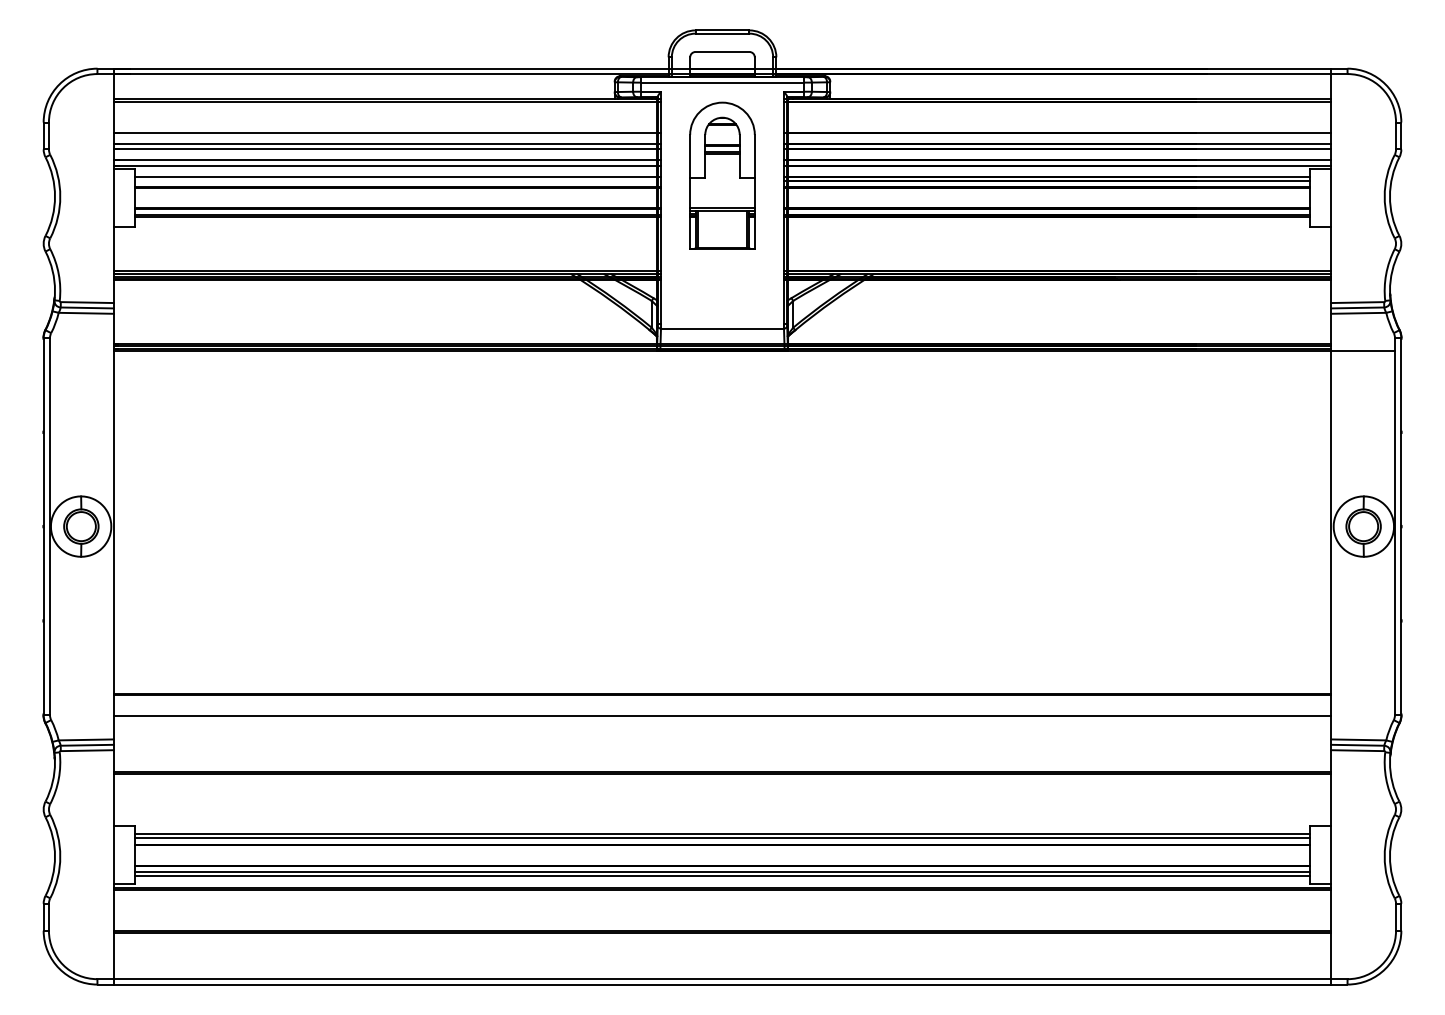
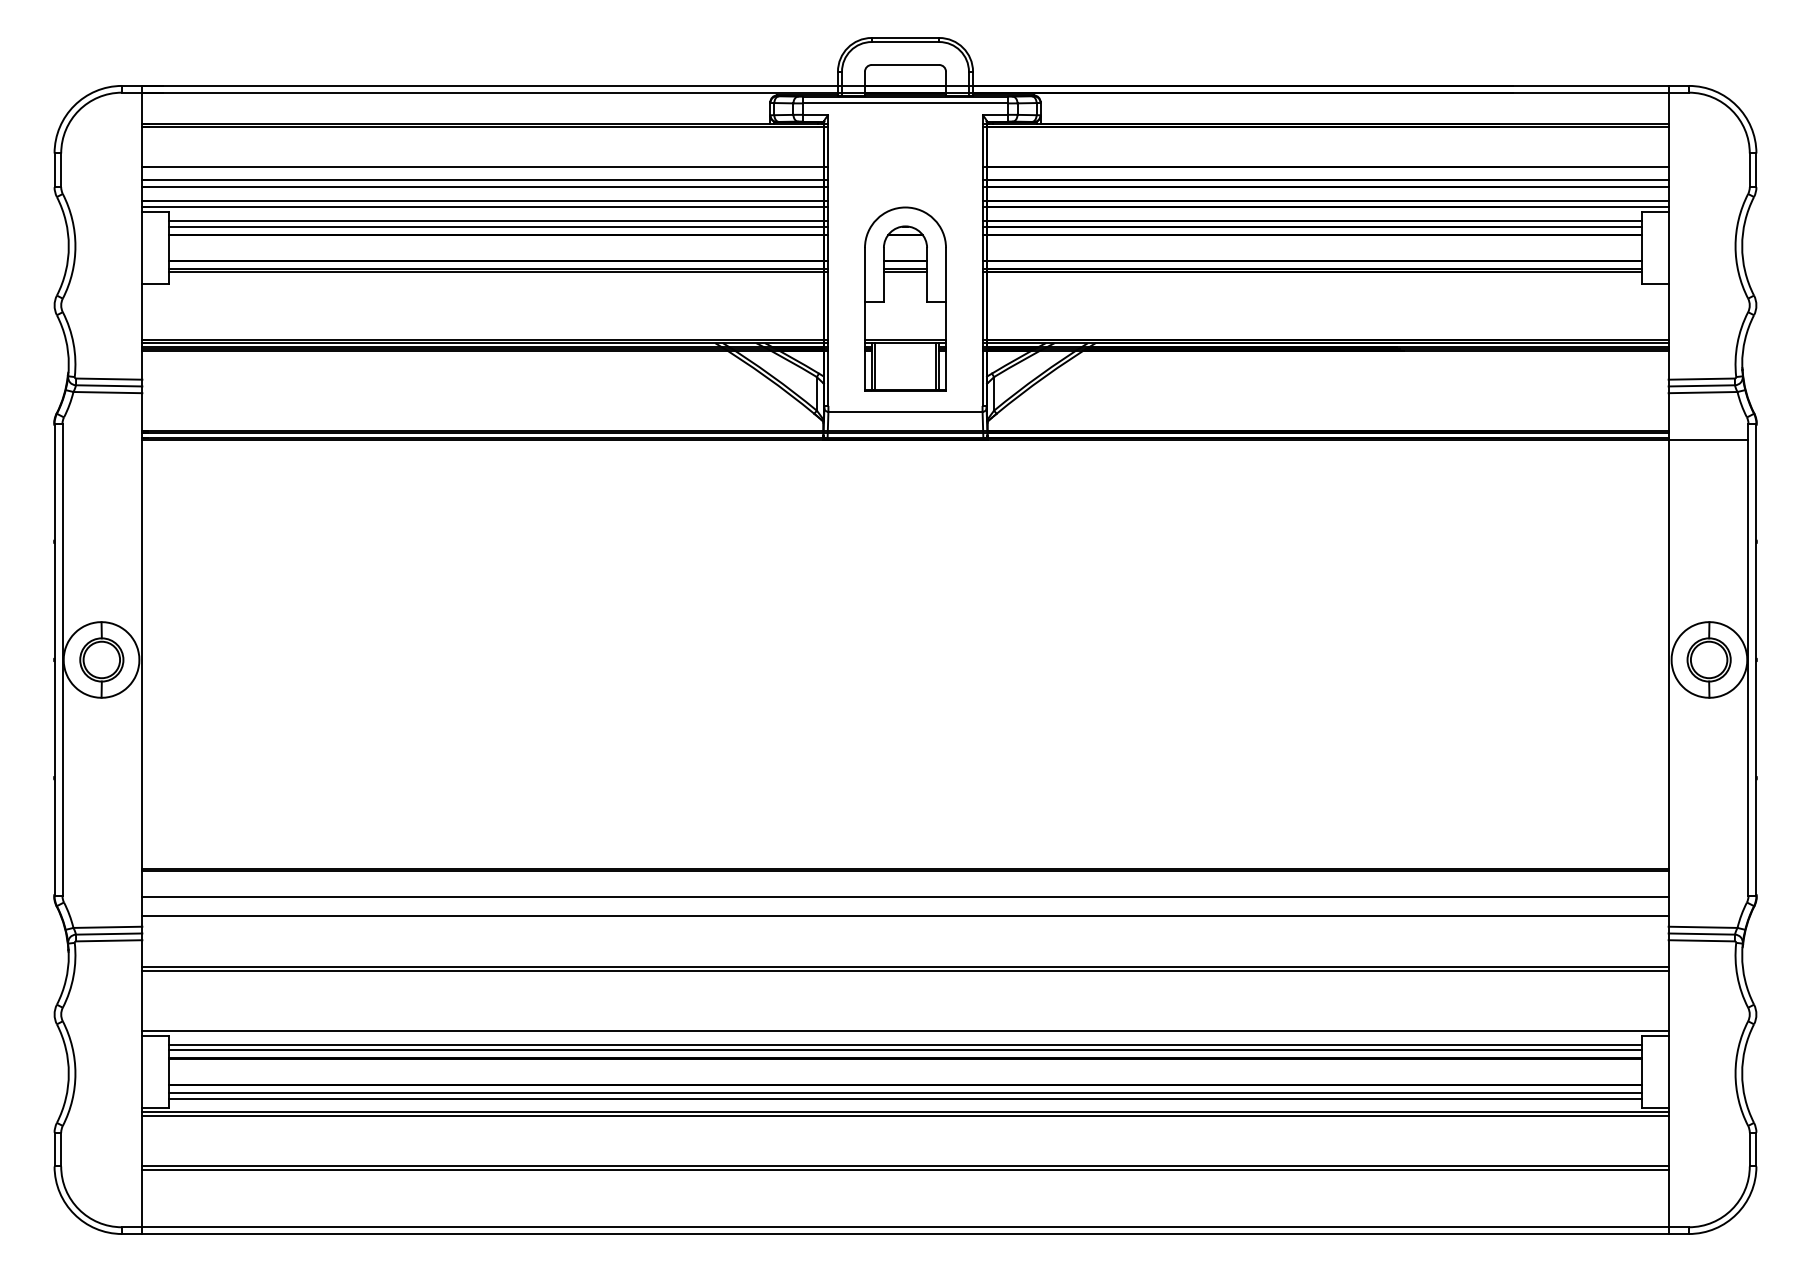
part: (722, 175) -> (905, 298), moved
line: (398, 180) -> (499, 226), added
line: (722, 731) -> (905, 916), added
line: (722, 822) -> (905, 1030), added

